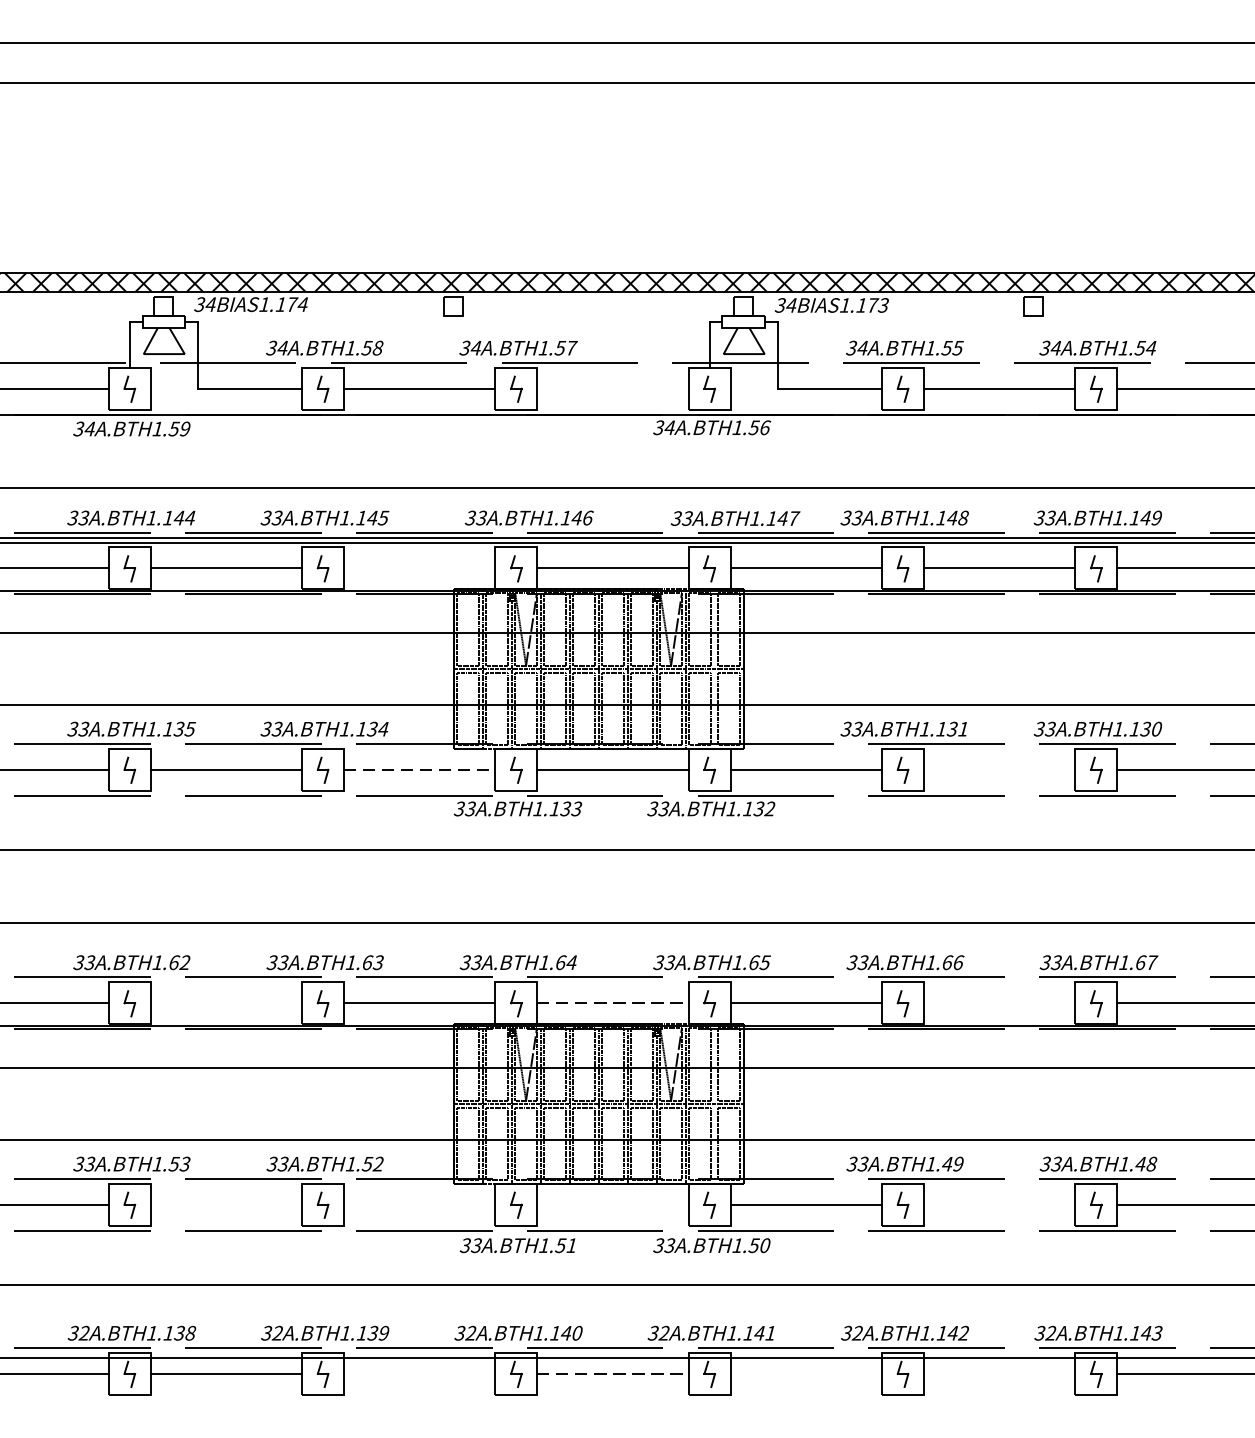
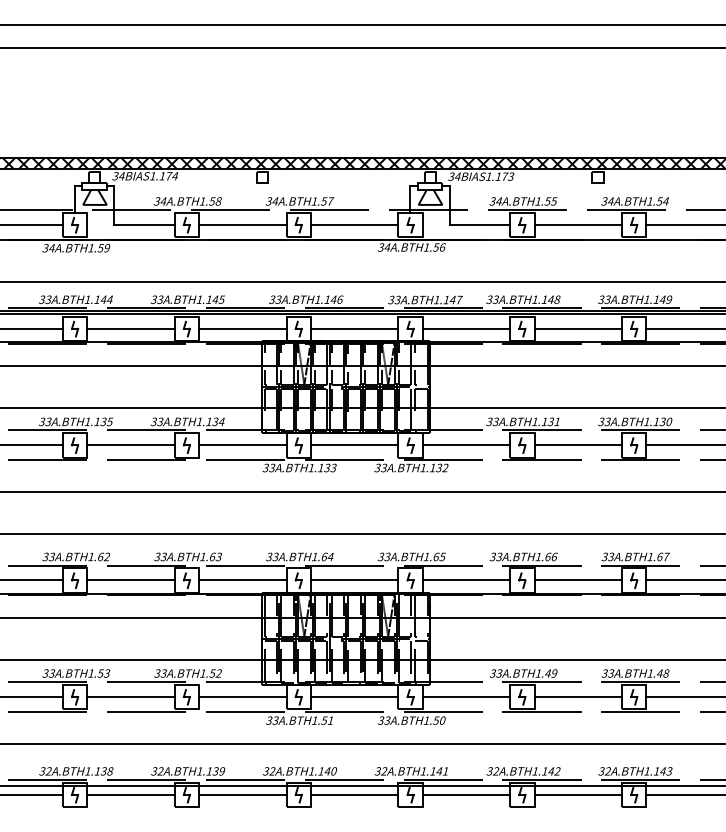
line: (612, 387) -> (354, 224), added
line: (419, 567) -> (242, 328), added
line: (419, 769) -> (242, 445), dashed -> solid
line: (999, 769) -> (578, 445), added
line: (225, 1003) -> (130, 580), added
line: (612, 1003) -> (354, 580), dashed -> solid
line: (999, 1003) -> (578, 580), added
line: (225, 1205) -> (130, 697), added
line: (419, 1205) -> (242, 697), added
line: (612, 1205) -> (354, 697), added
line: (999, 1205) -> (578, 697), added
line: (419, 1373) -> (242, 794), added
line: (612, 1373) -> (354, 794), dashed -> solid
line: (806, 1373) -> (466, 794), added
line: (999, 1373) -> (578, 794), added

